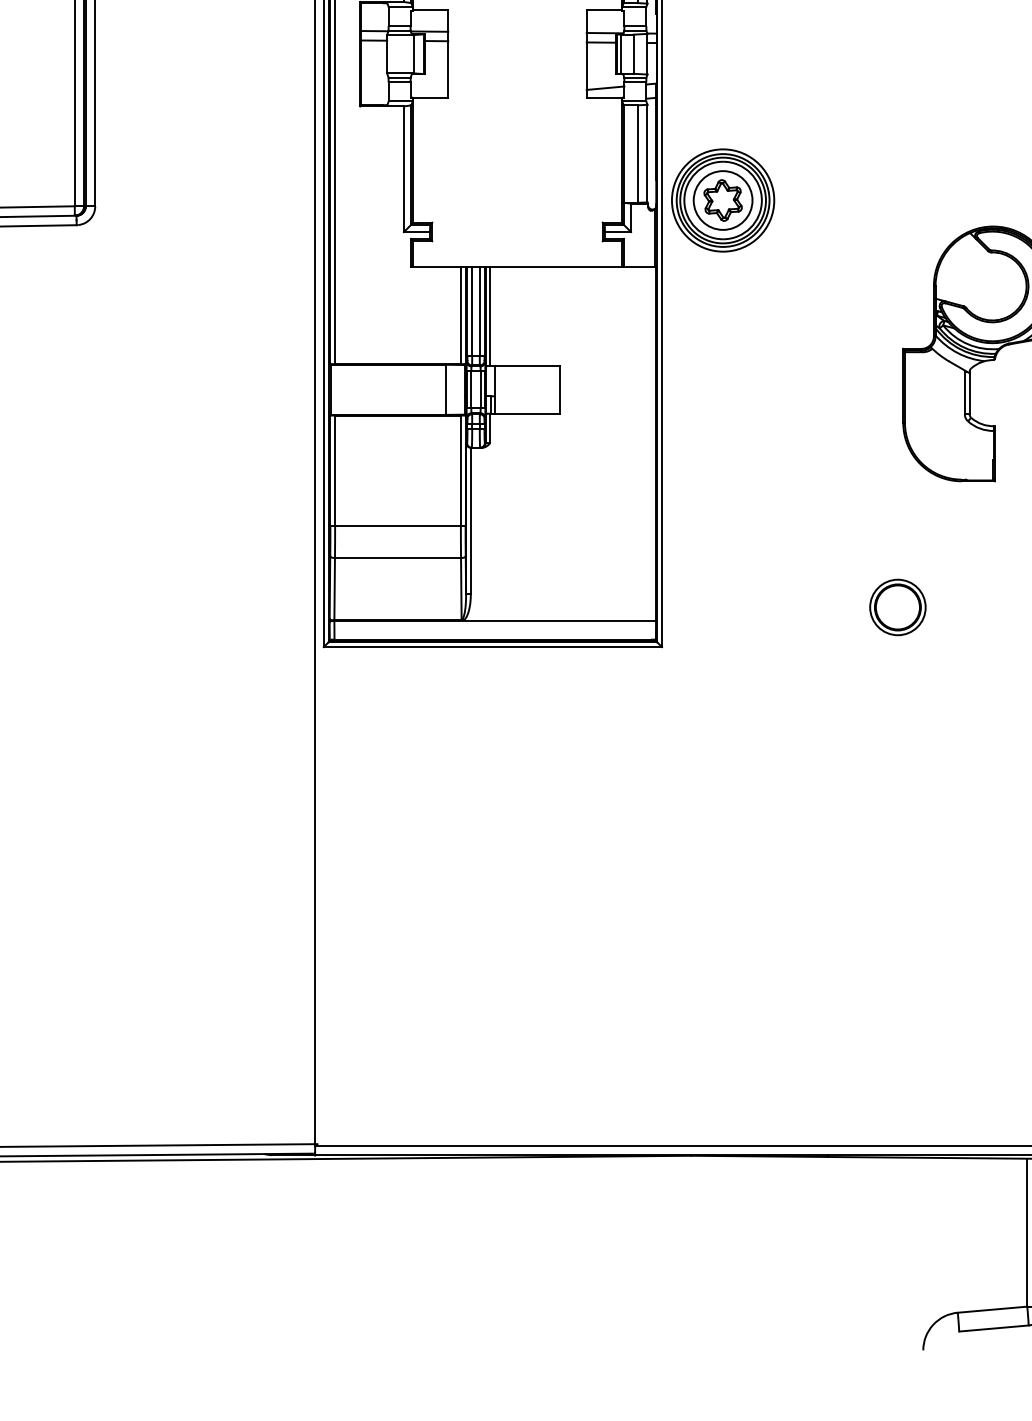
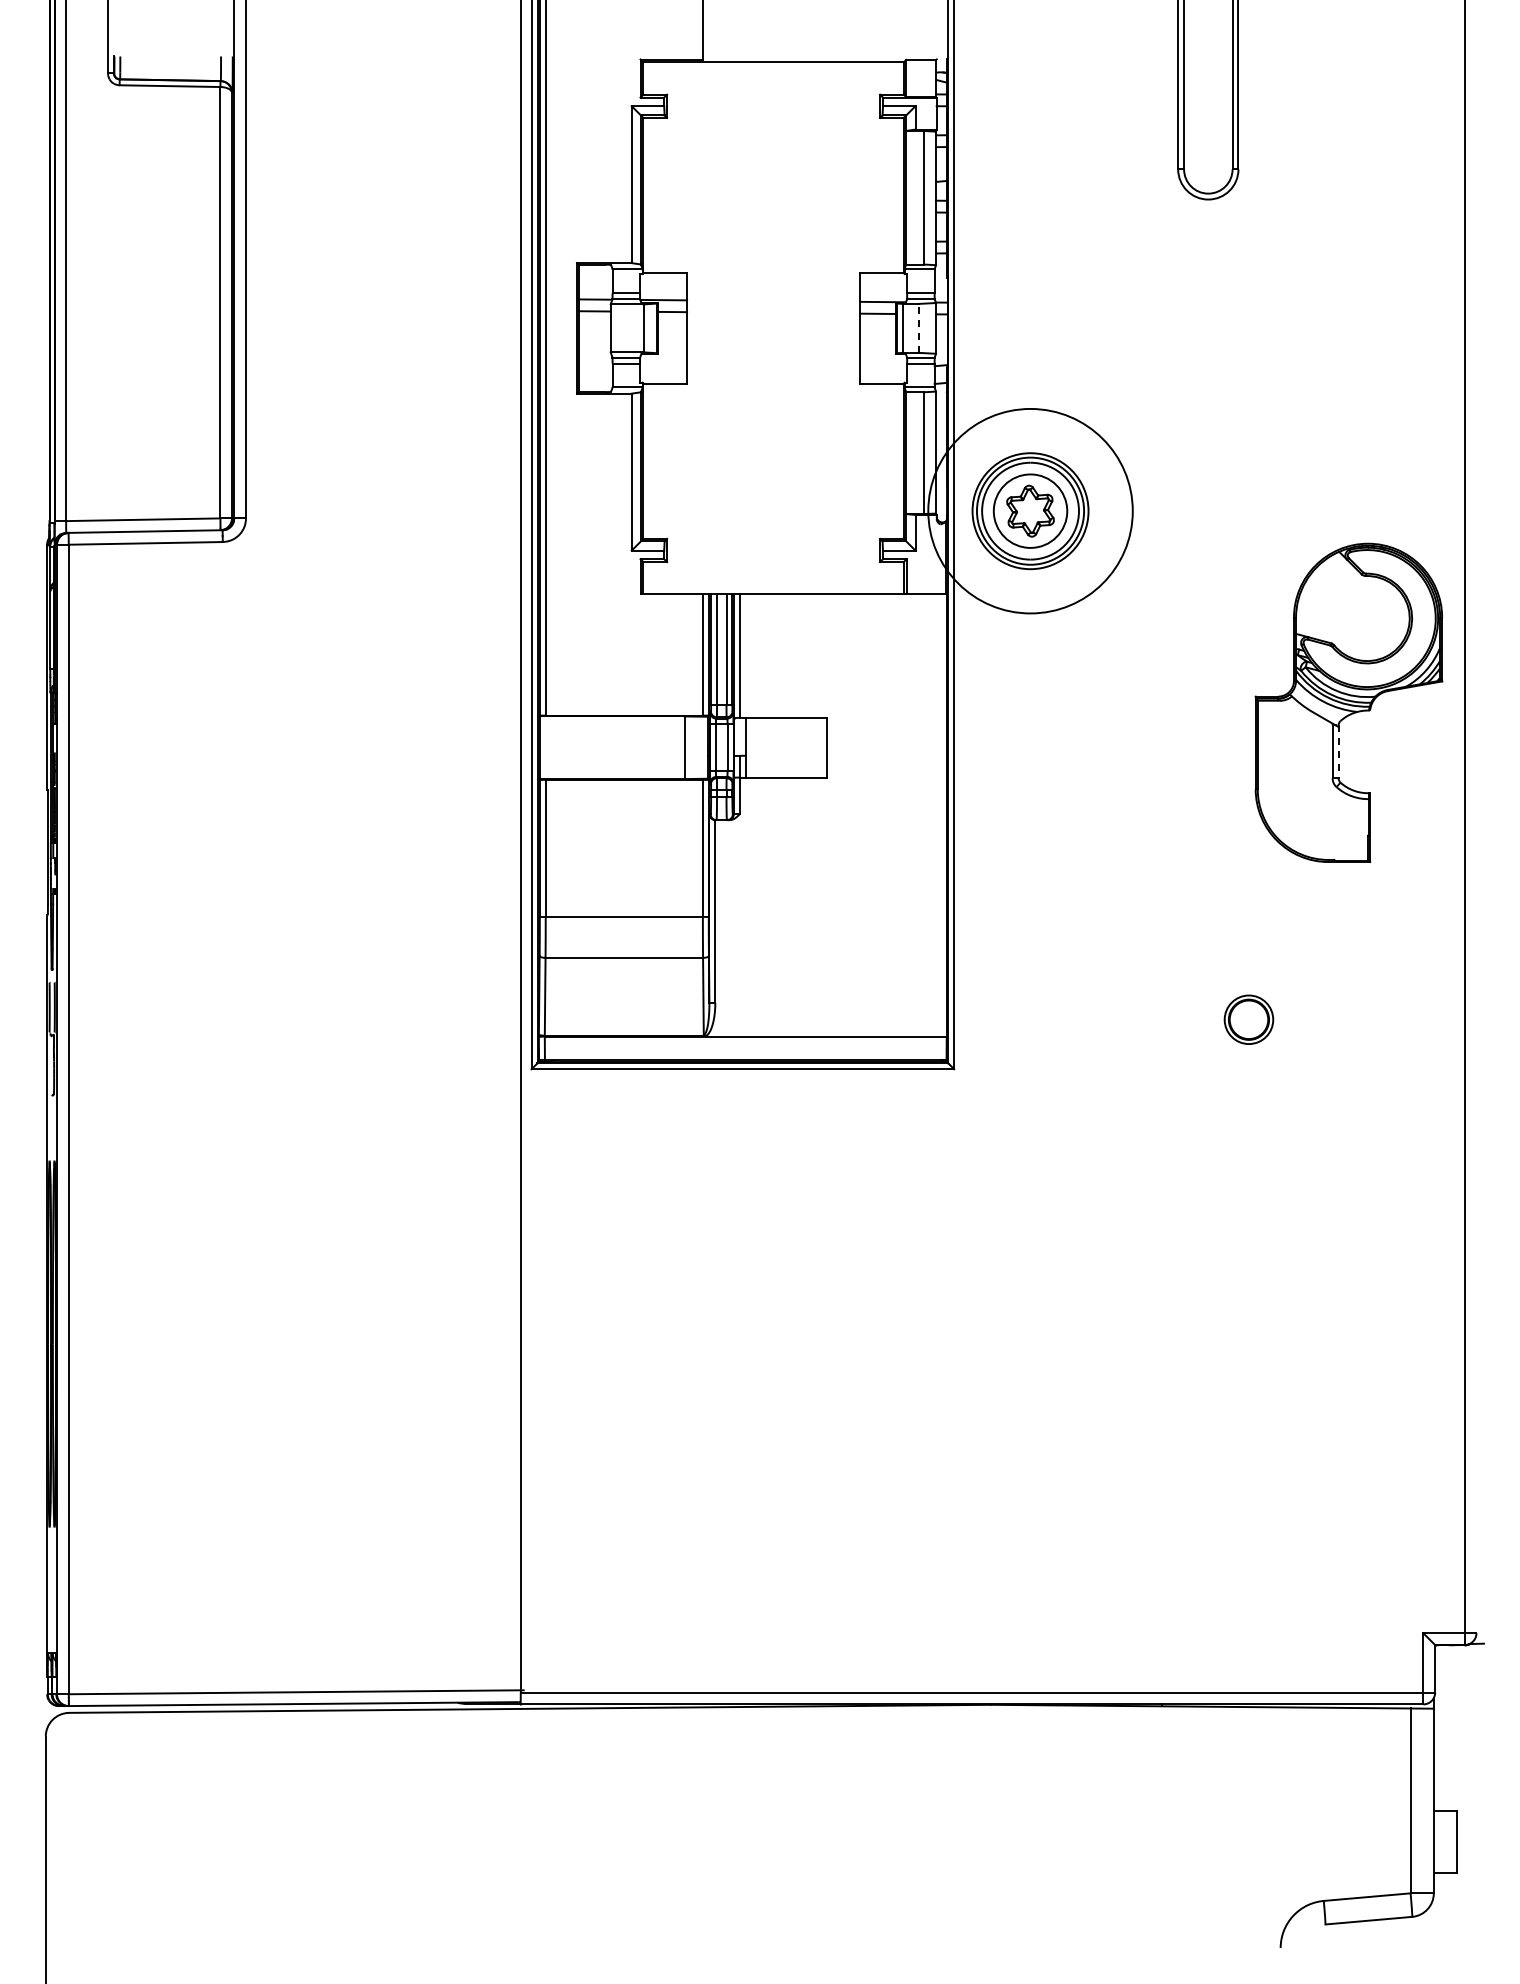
line: (633, 53) -> (918, 327), solid -> dashed
line: (605, 87) -> (883, 370), removed
circle: (723, 200) -> (1030, 511), size x1.6
line: (969, 393) -> (1338, 752), solid -> dashed
part: (897, 607) -> (1248, 1019), size x0.7

